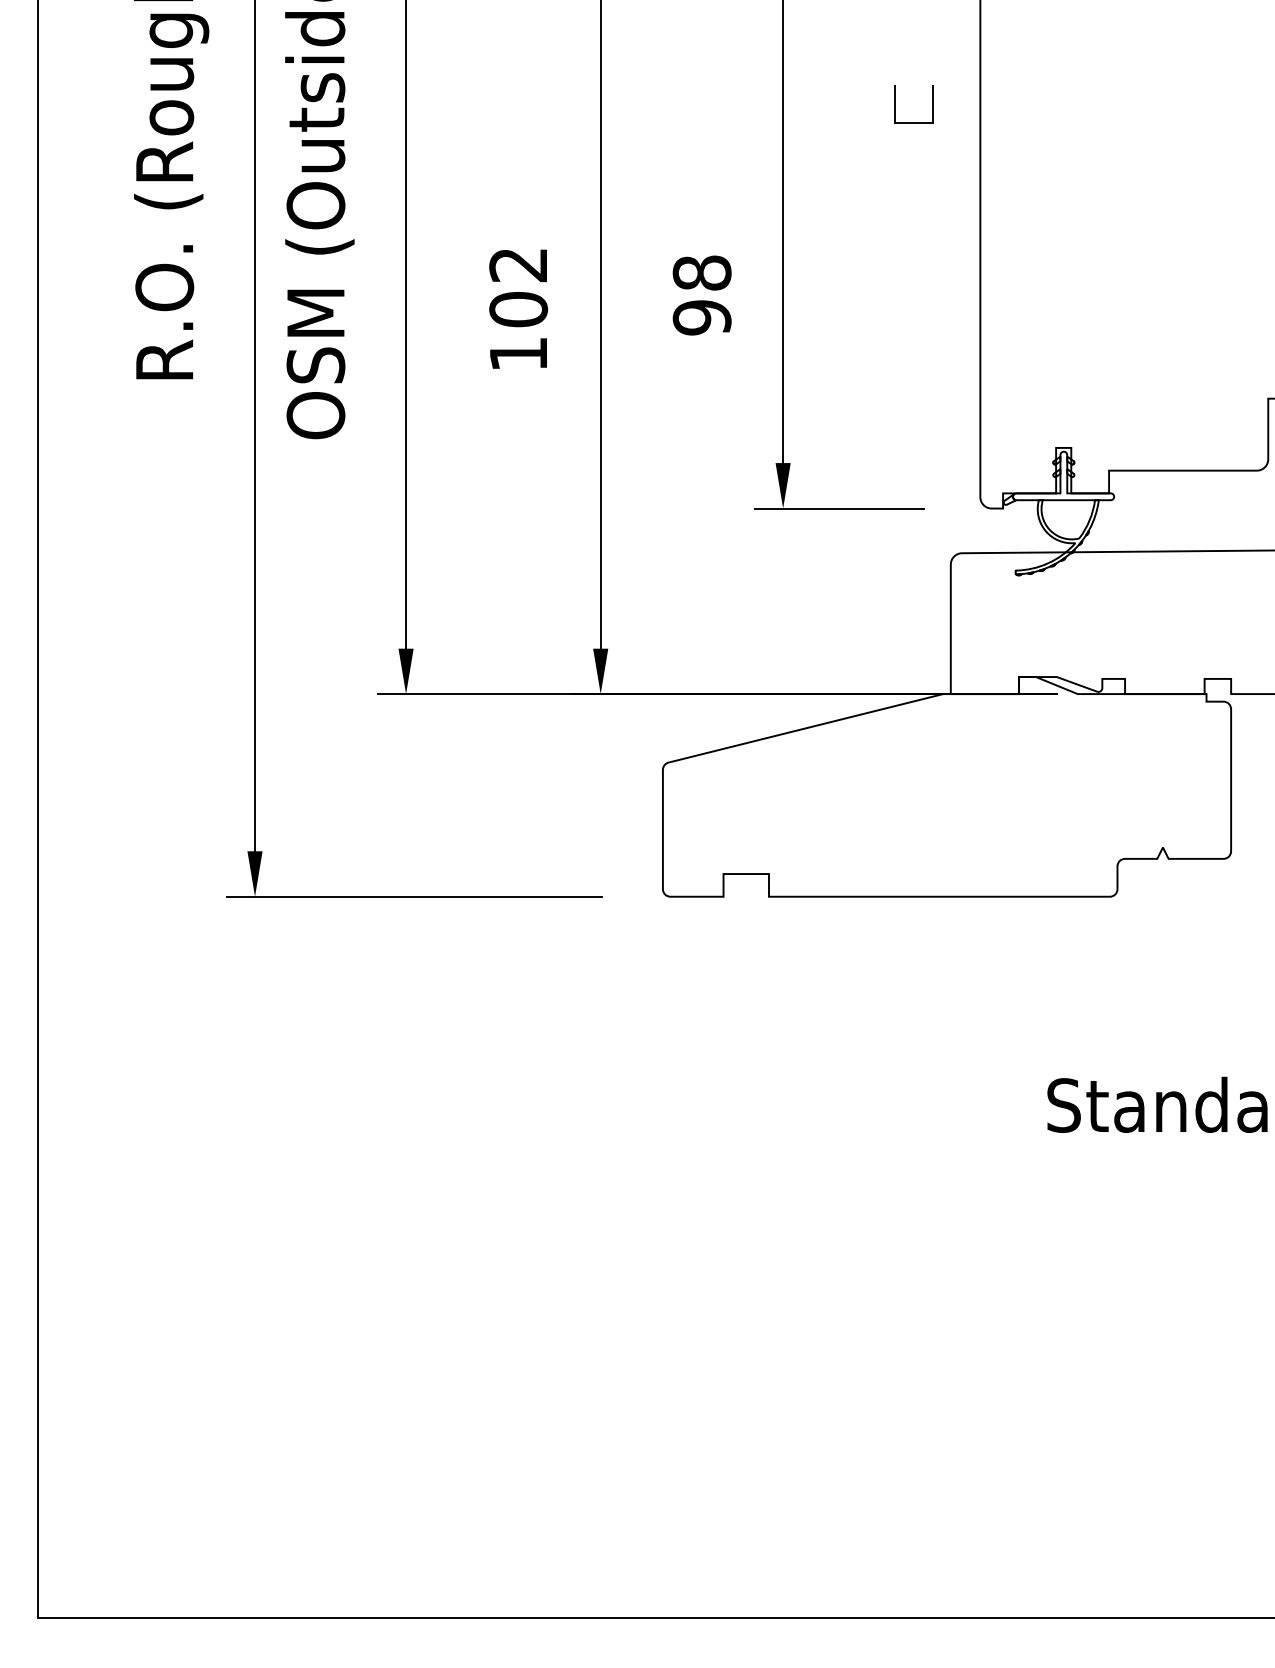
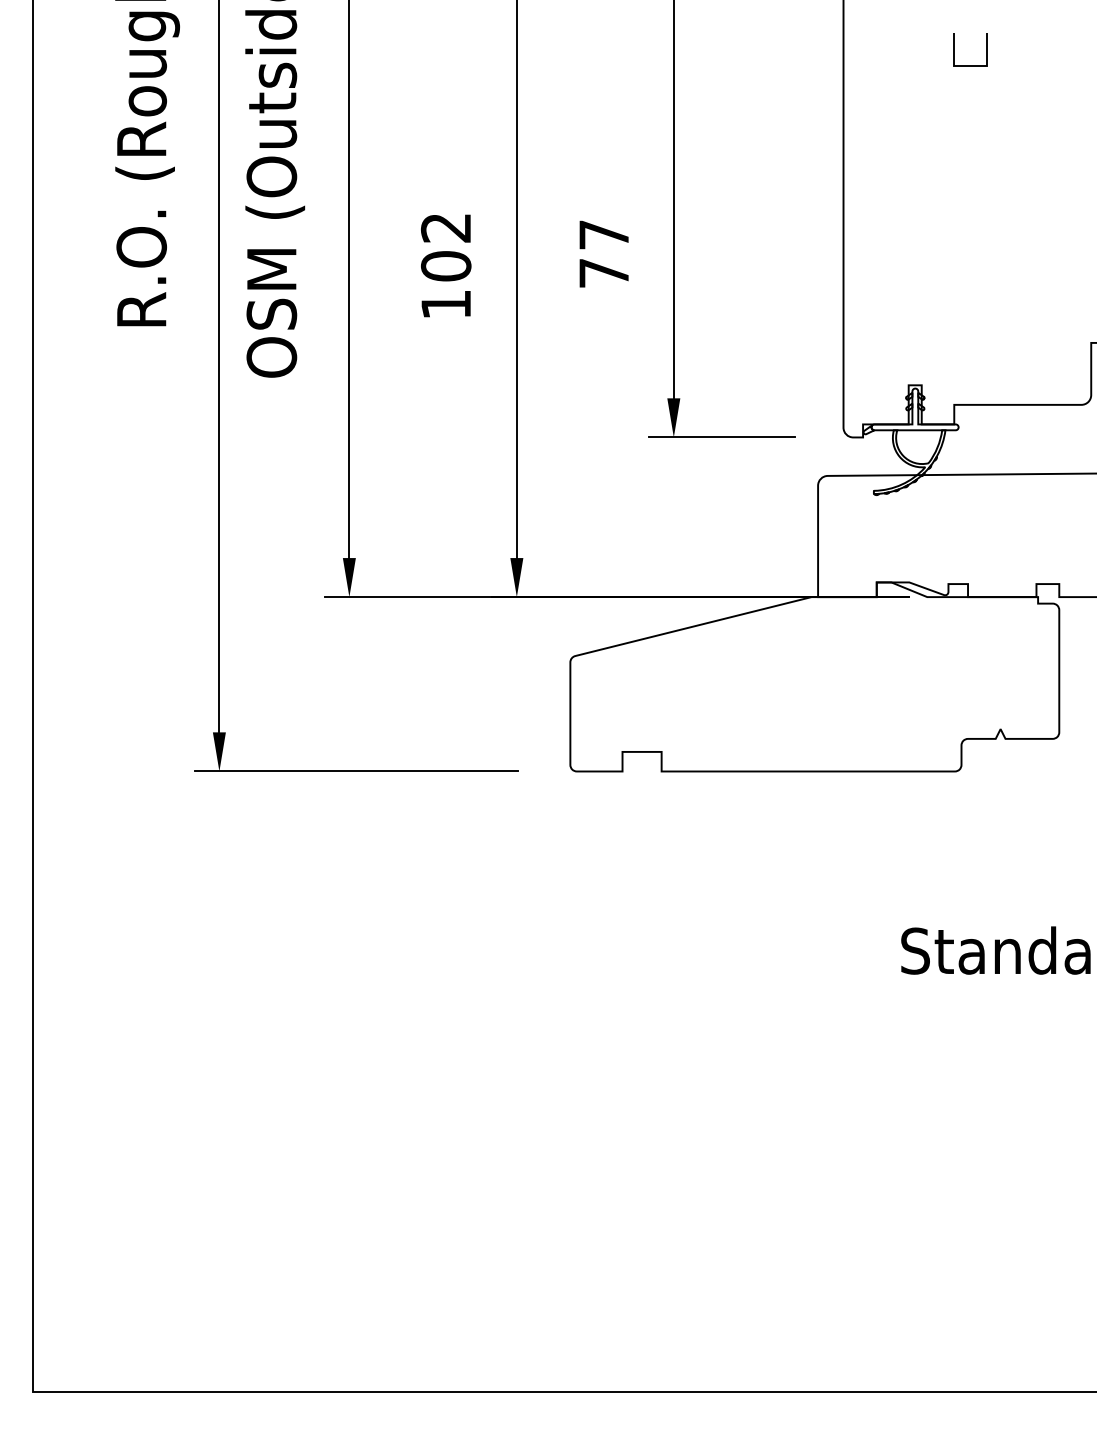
line: (895, 104) -> (954, 49), moved
text: (701, 294) -> (603, 253), 98 -> 77

